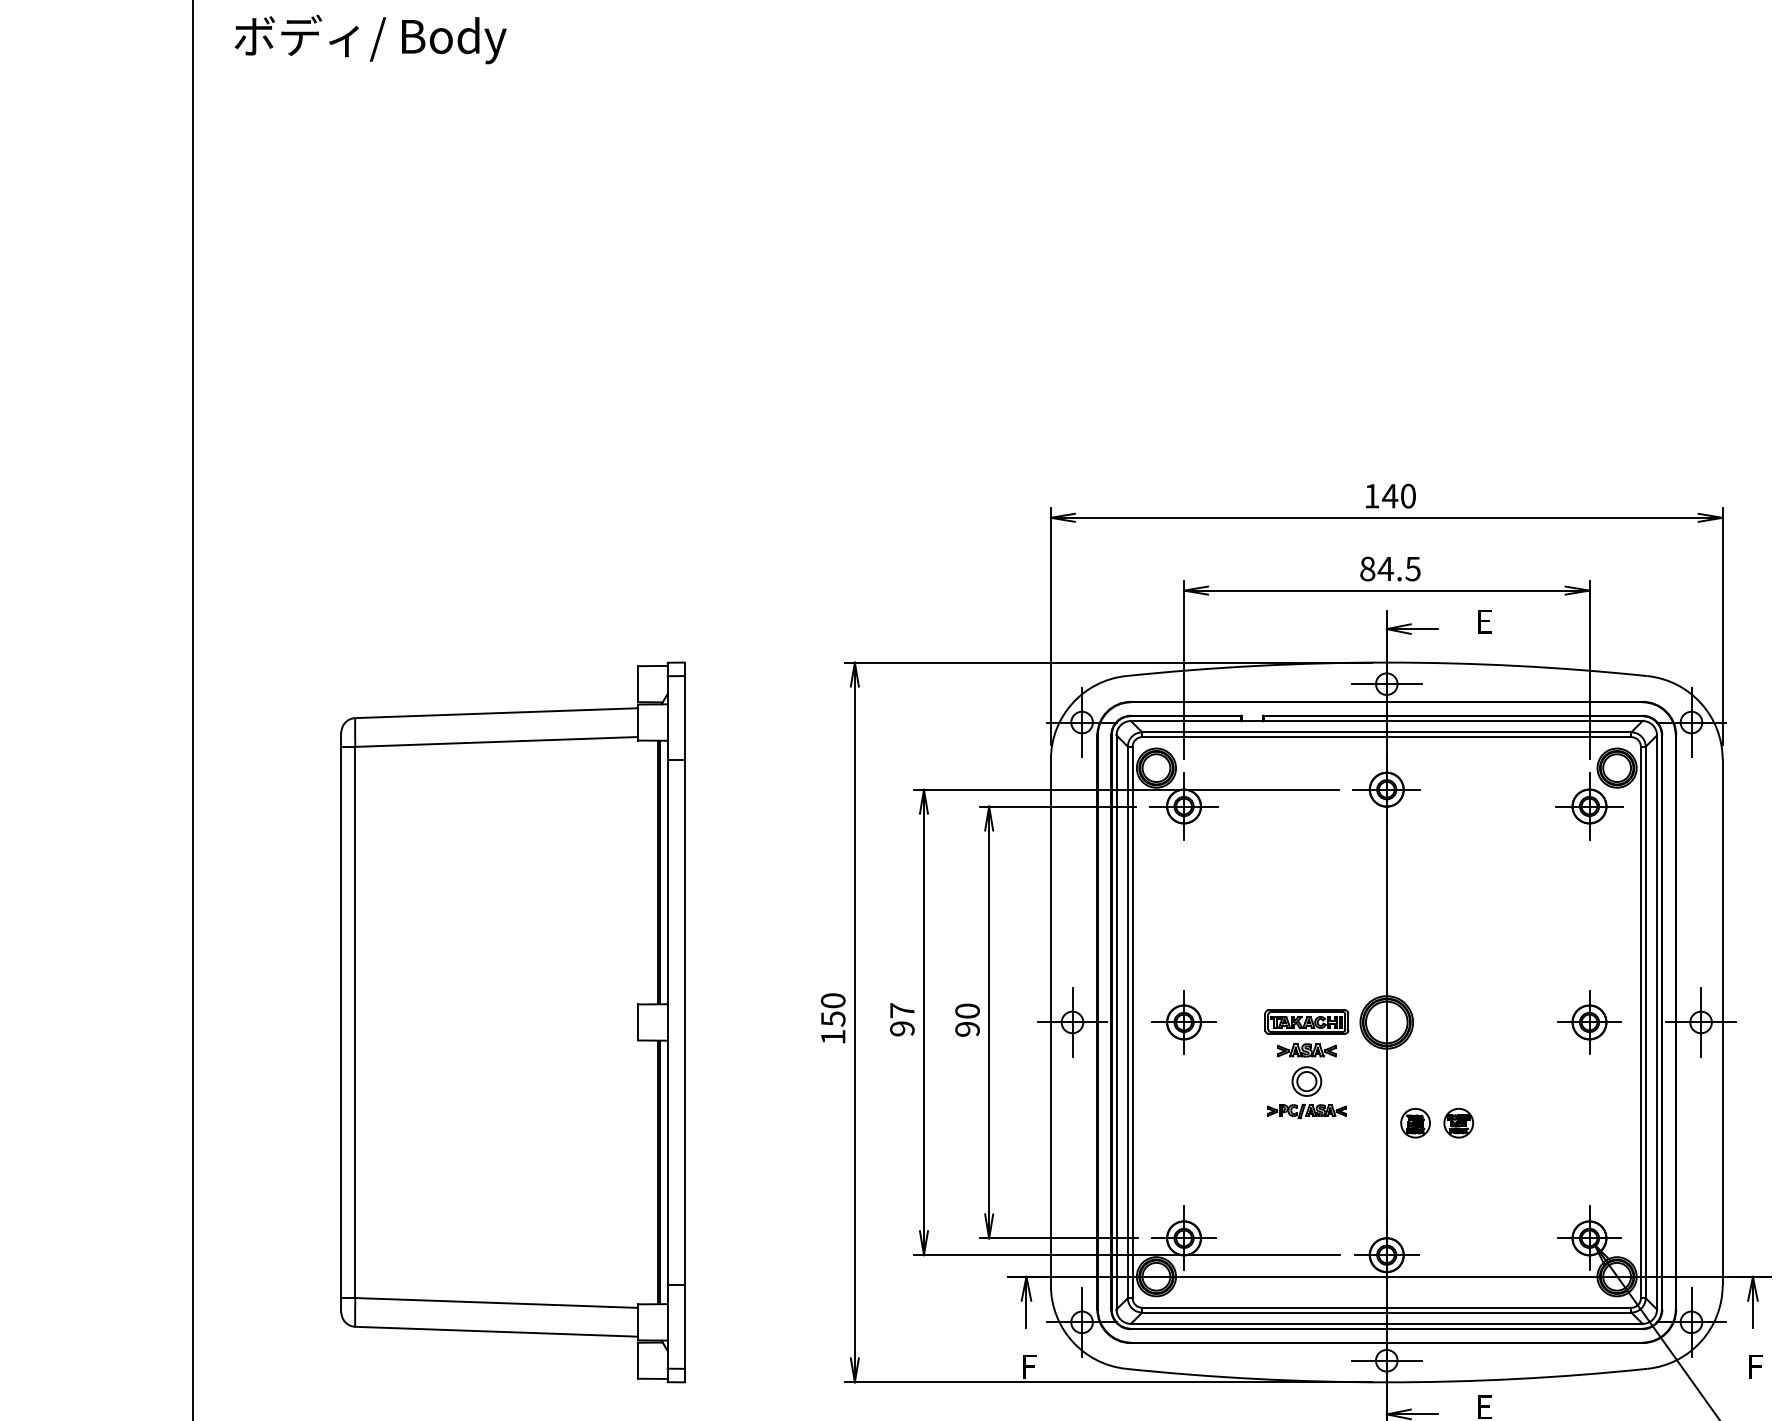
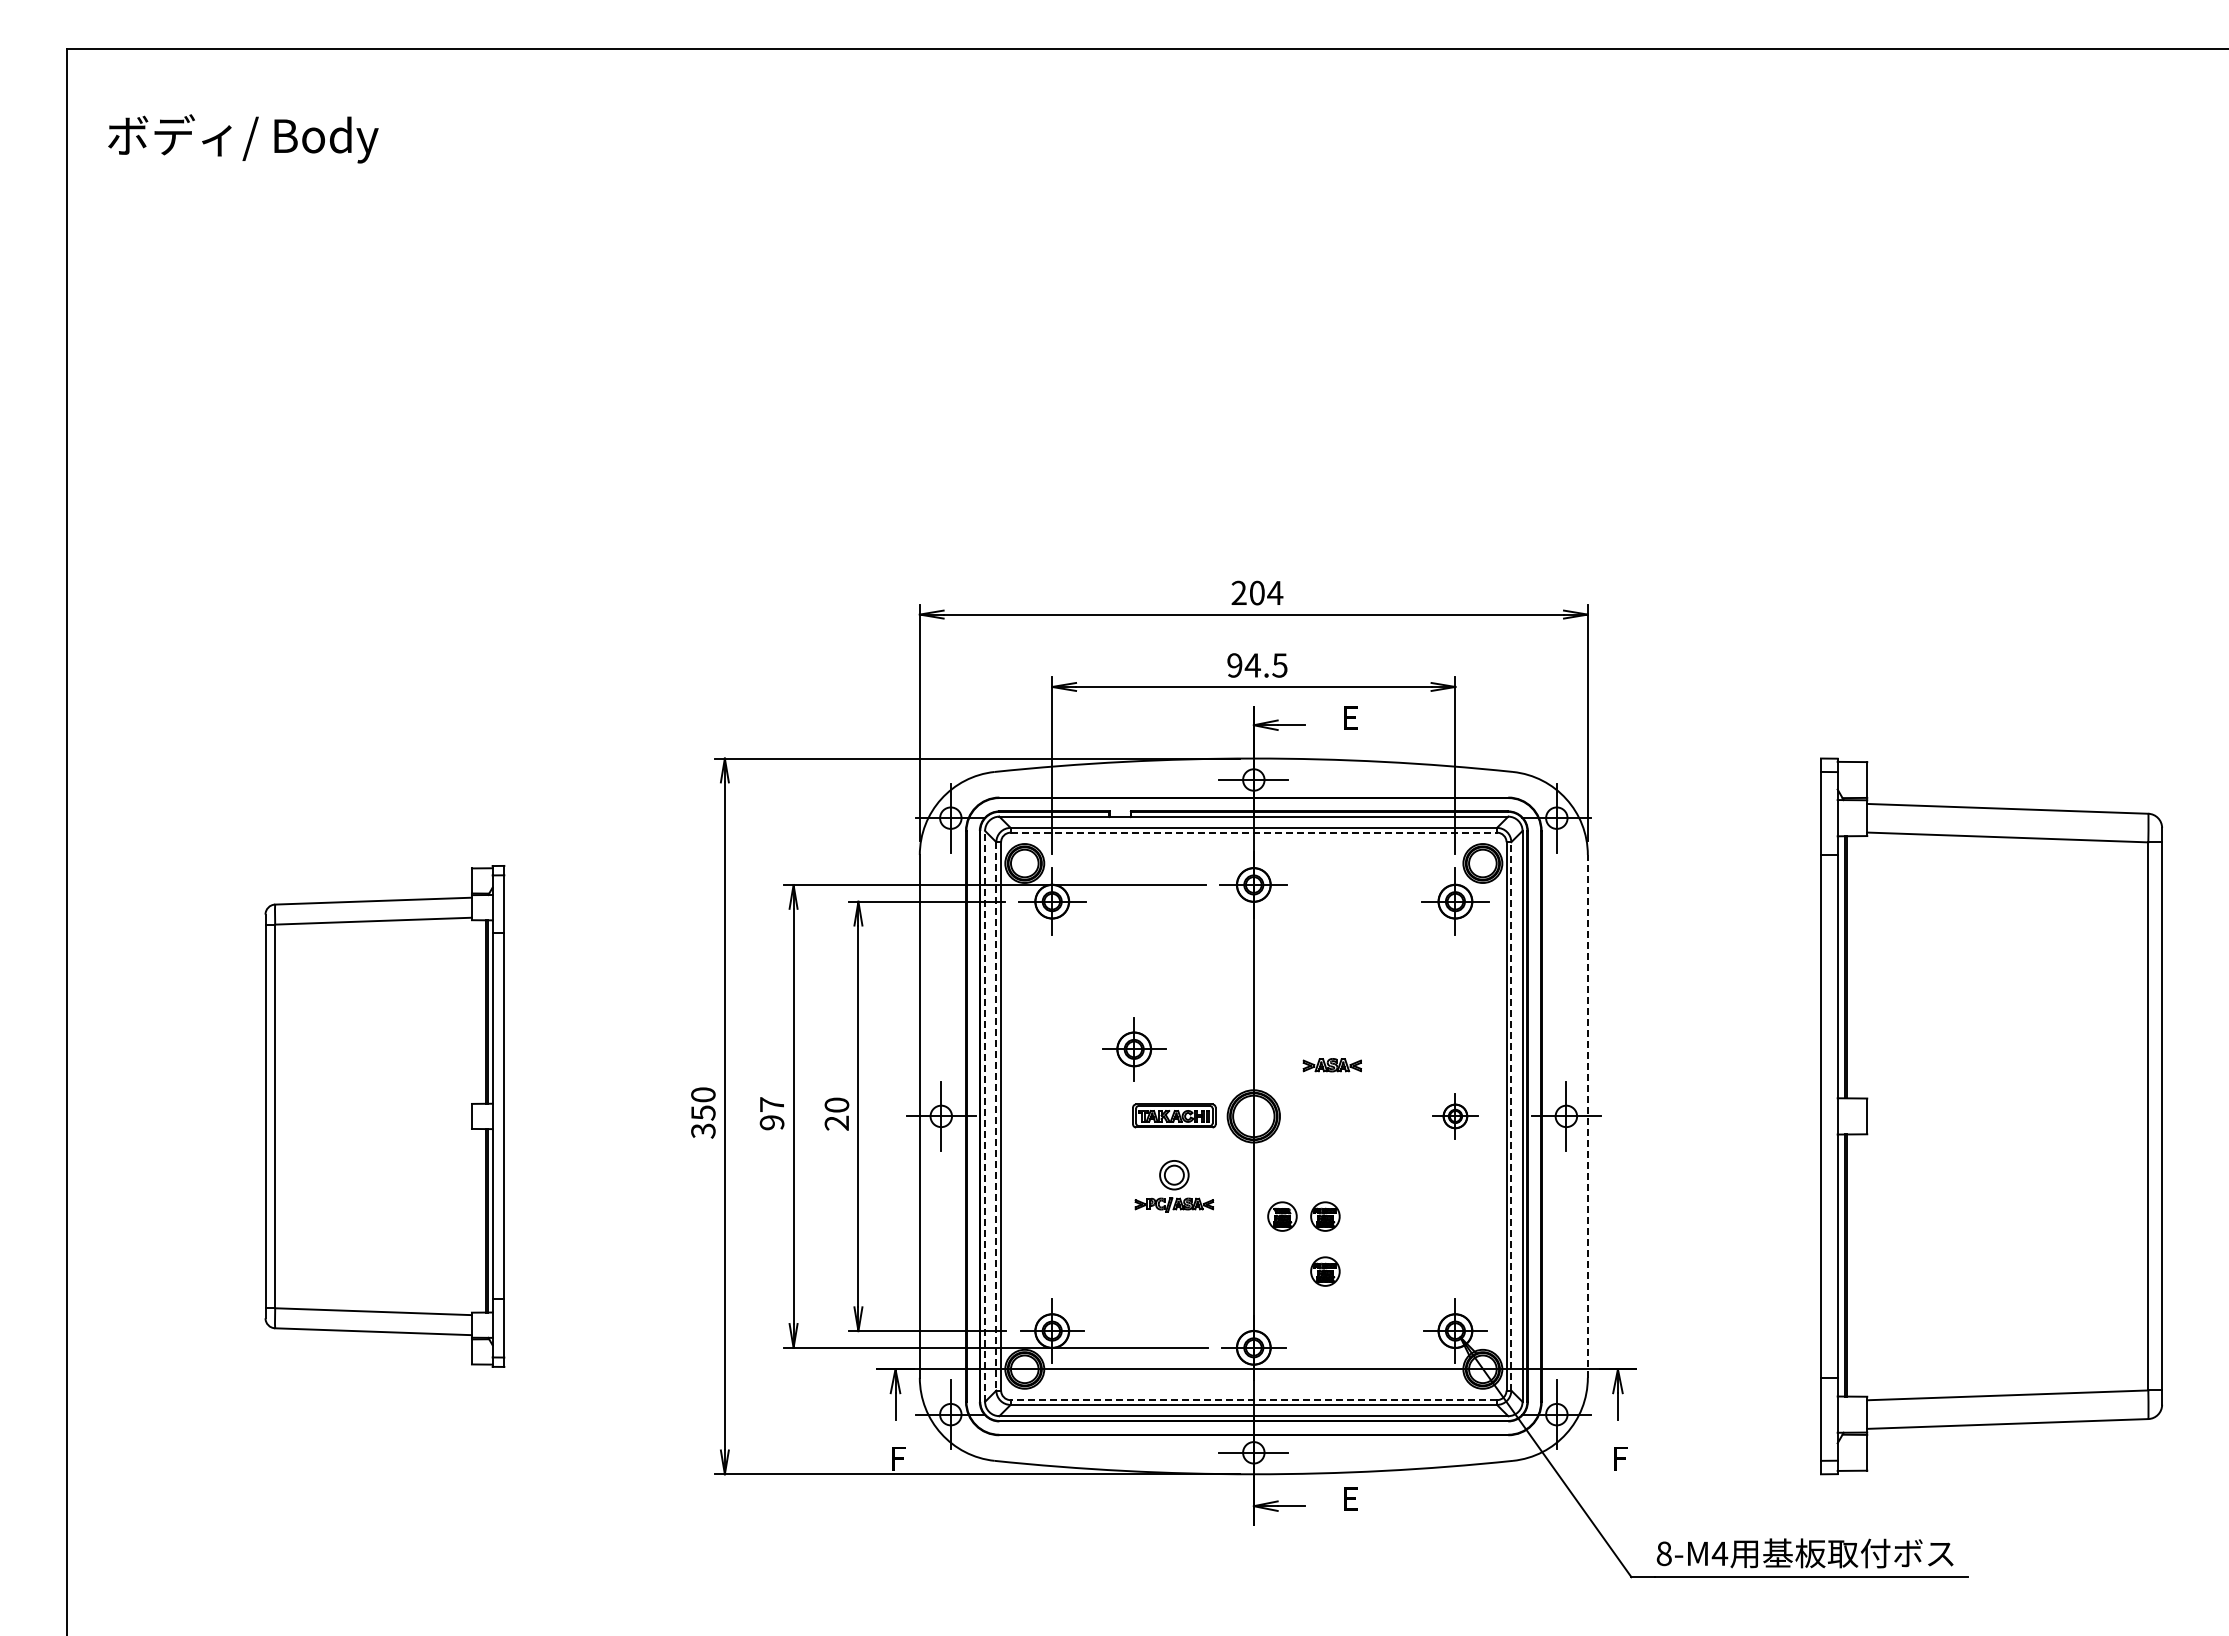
text: (1390, 495) -> (1257, 592), 140 -> 204
text: (1367, 569) -> (1234, 665), 84.5 -> 94.5
line: (1387, 736) -> (1254, 832), solid -> dashed
line: (1116, 1021) -> (985, 1115), solid -> dashed
line: (1645, 1021) -> (1511, 1115), solid -> dashed
line: (1722, 1021) -> (1587, 1115), solid -> dashed
part: (512, 1022) -> (384, 1116), size x0.7
line: (1128, 1022) -> (996, 1116), solid -> dashed
part: (1184, 1022) -> (1134, 1049), moved
part: (1589, 1022) -> (1455, 1116), size x0.7
text: (968, 1028) -> (837, 1122), 90 -> 20
text: (833, 1036) -> (703, 1130), 150 -> 350
part: (1306, 1050) -> (1331, 1065), moved
part: (1458, 1178) -> (1325, 1271), added
line: (1386, 1308) -> (1253, 1400), solid -> dashed

